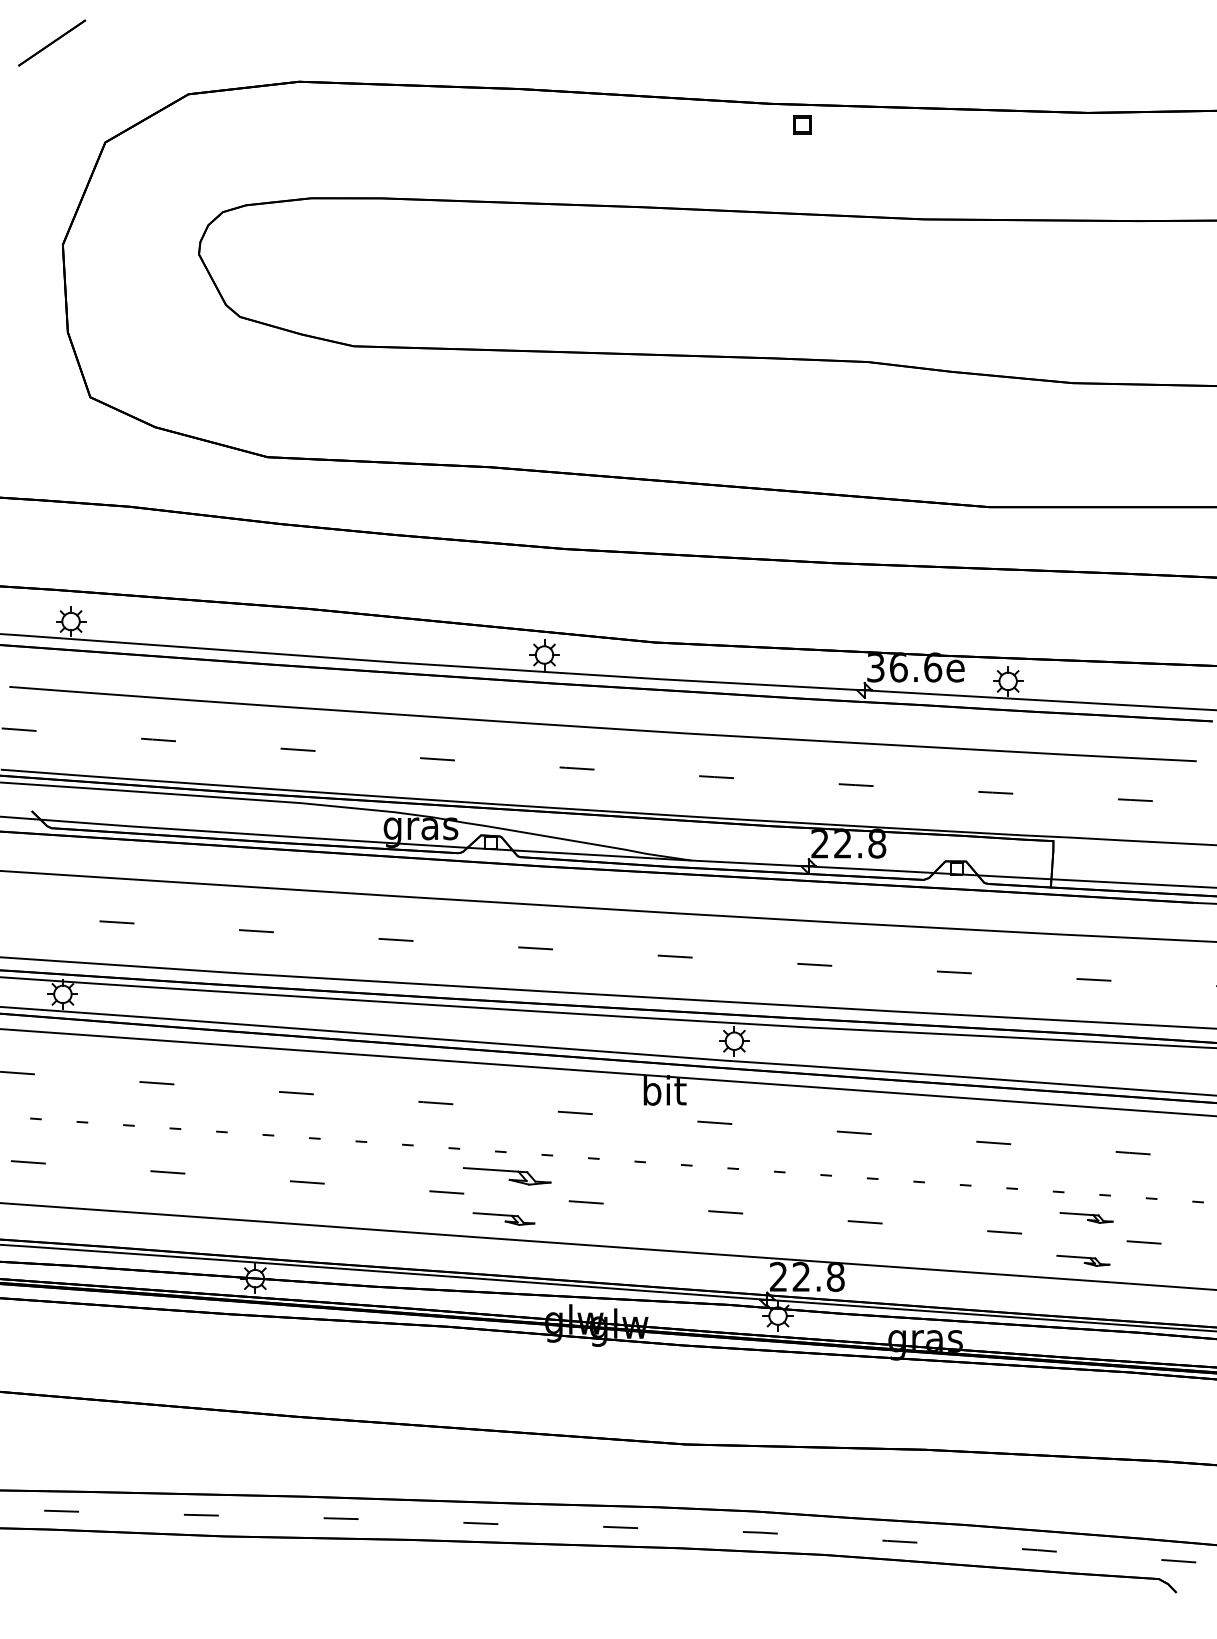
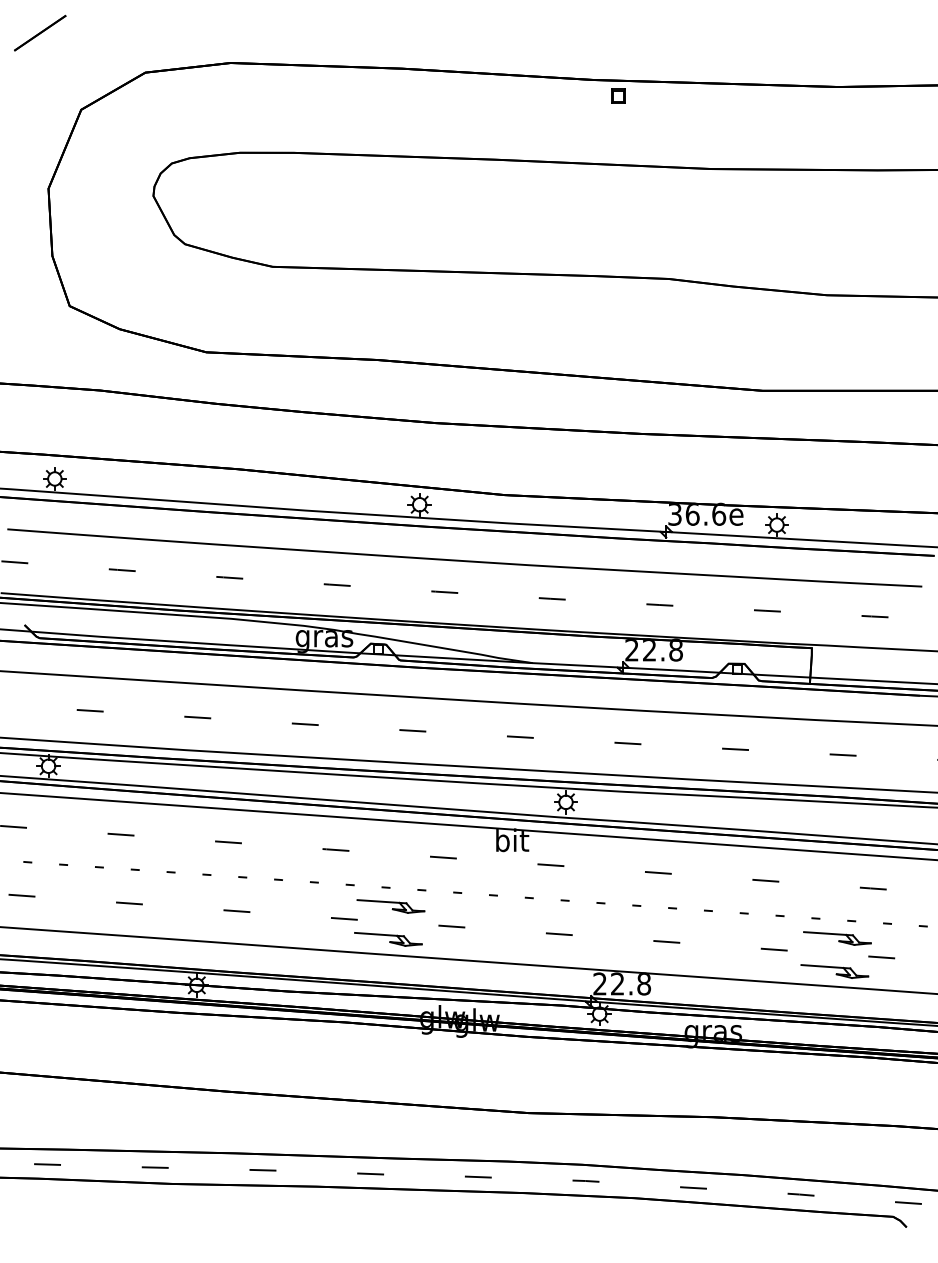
part: (1086, 1217) -> (837, 938), size x1.67
part: (503, 1218) -> (388, 938), size x1.43
part: (1083, 1260) -> (835, 971), size x1.67

